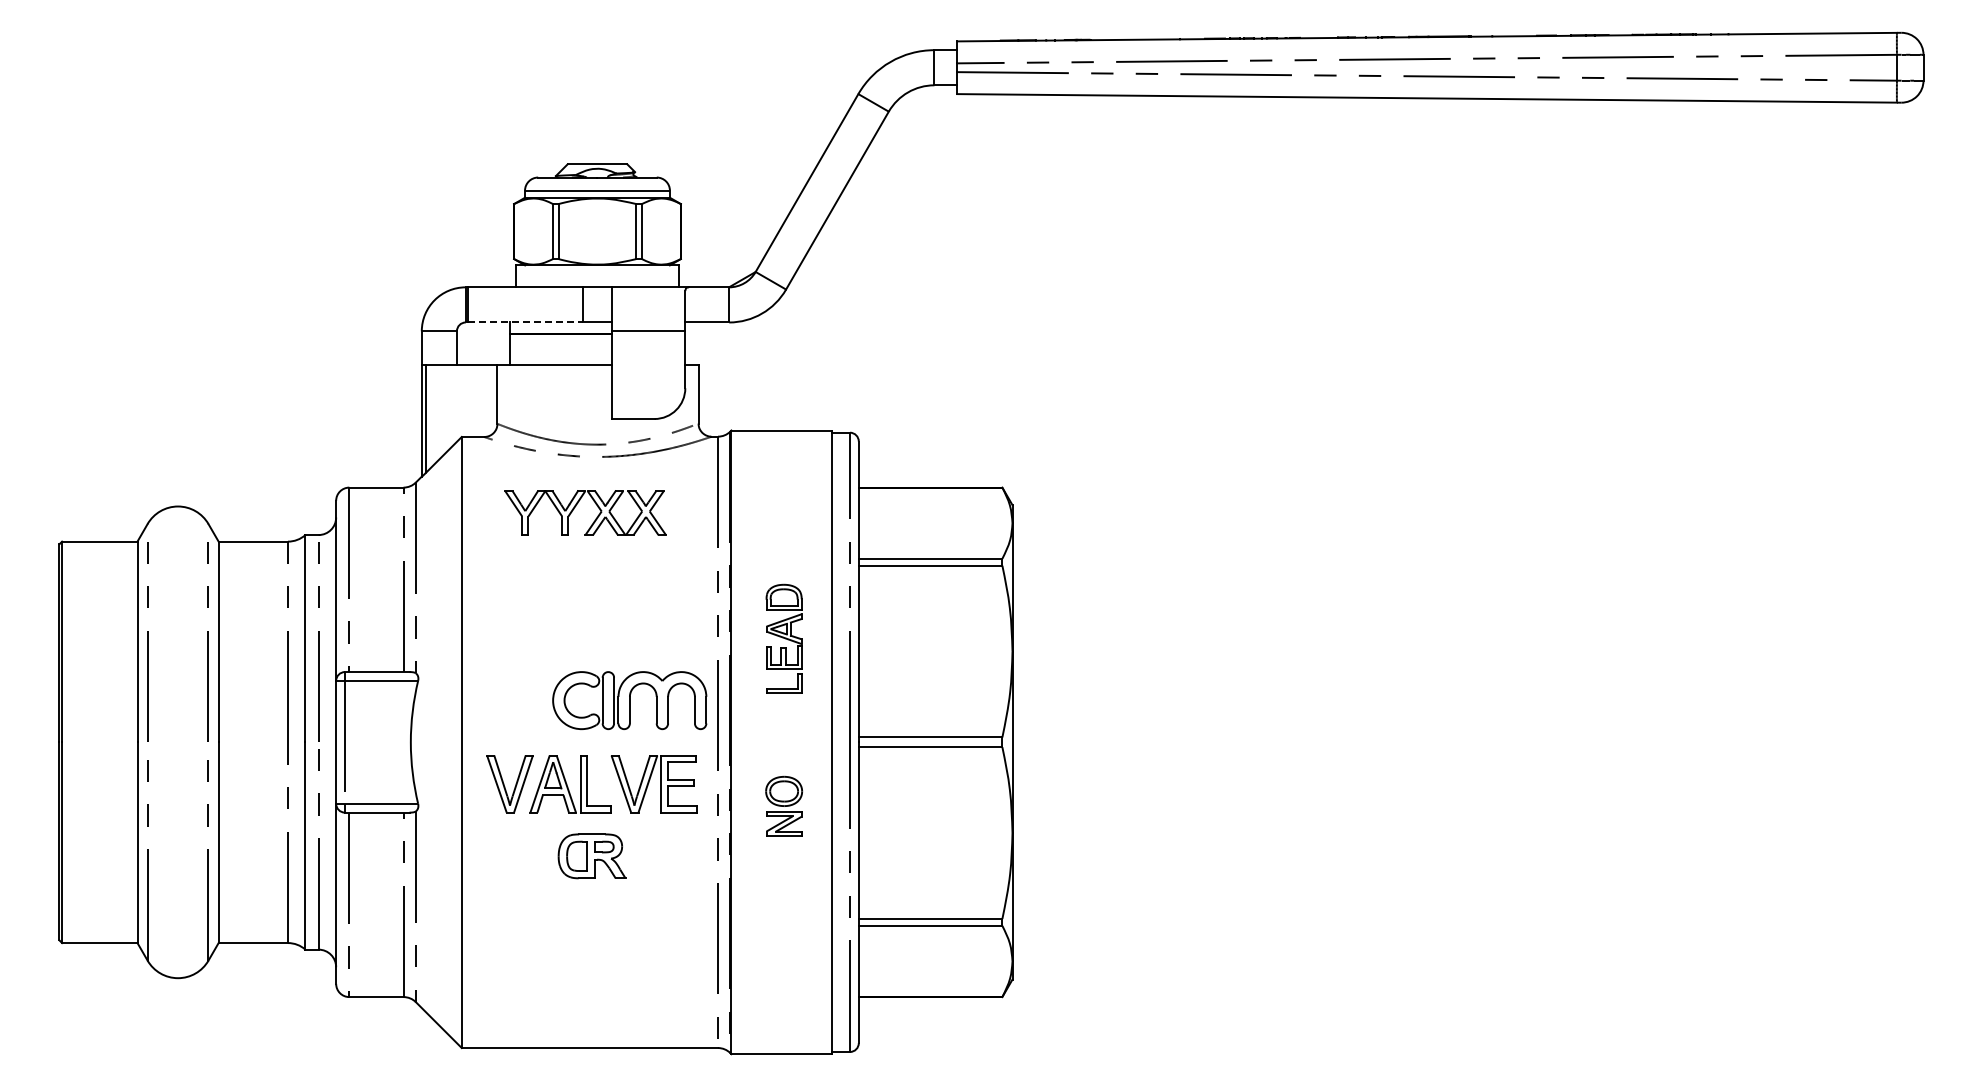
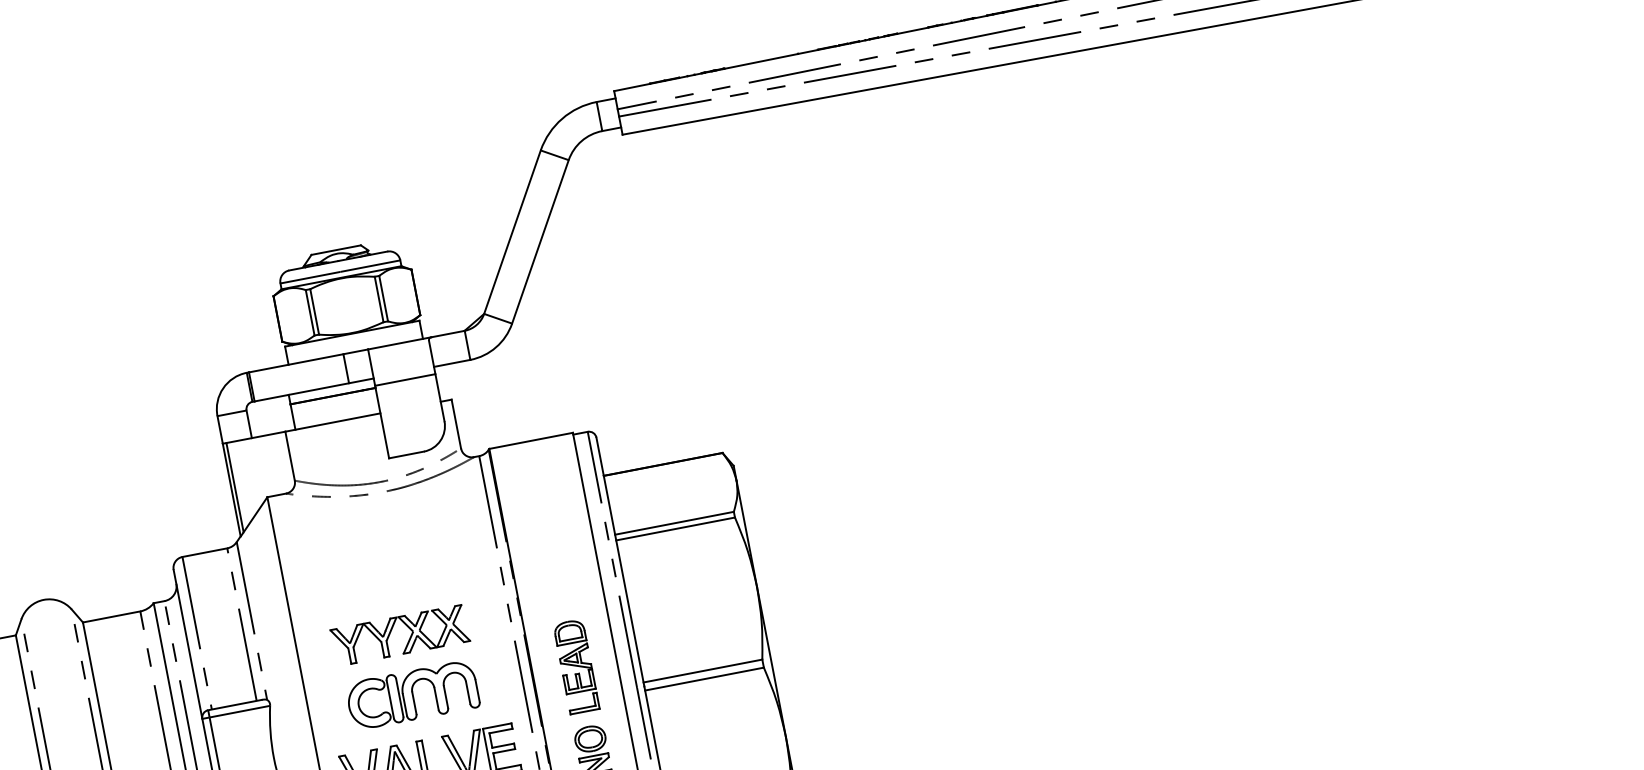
line: (525, 322) -> (301, 392), dashed -> solid
part: (576, 506) -> (391, 631), moved
part: (783, 638) -> (575, 666), moved
part: (629, 700) -> (412, 695), moved

